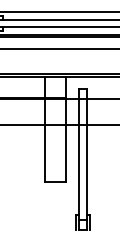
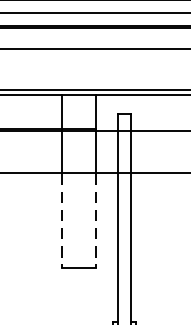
line: (44, 153) -> (61, 220), solid -> dashed
line: (65, 153) -> (95, 220), solid -> dashed

